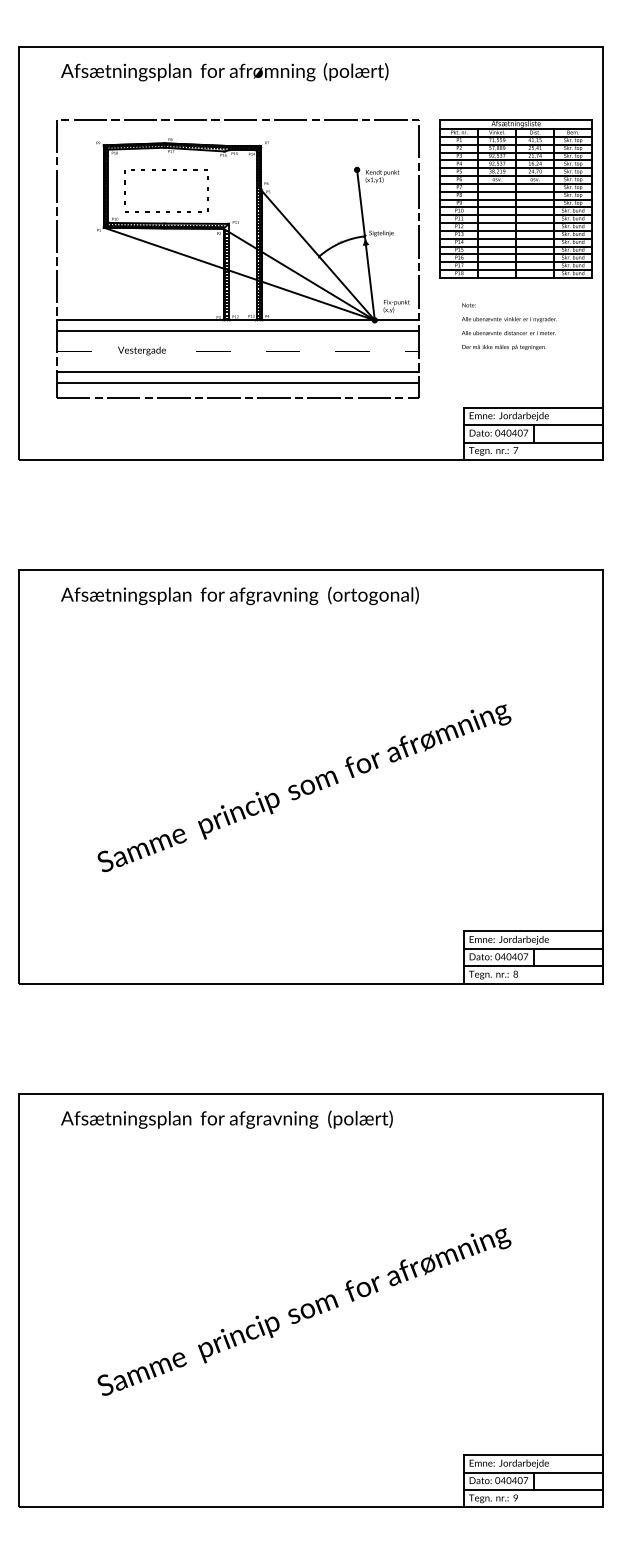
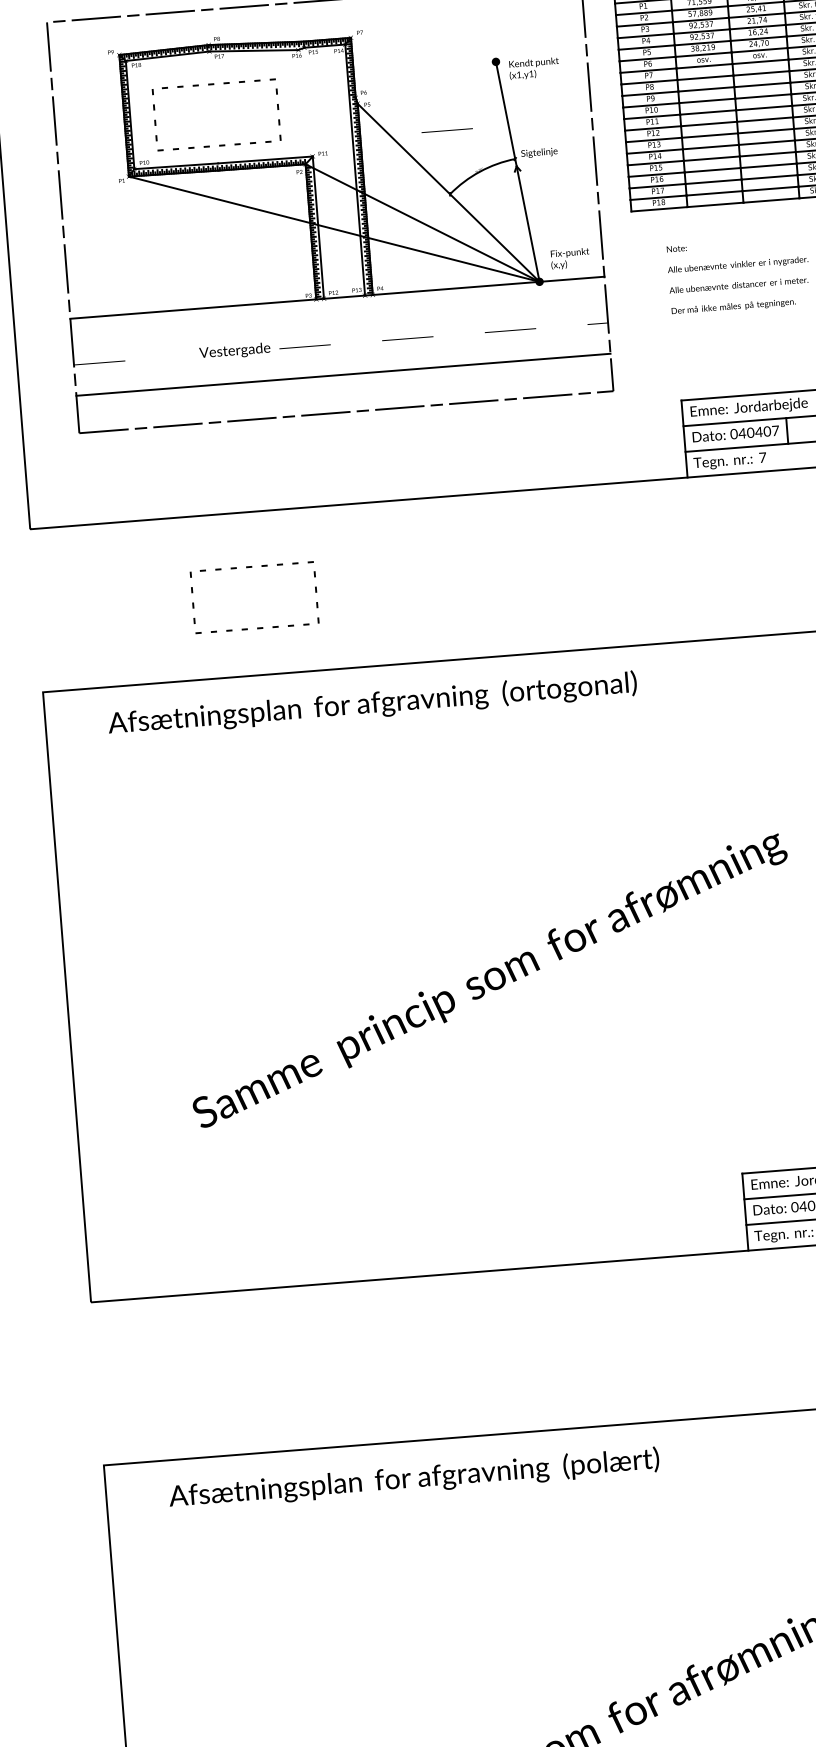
line: (320, 213) -> (447, 130), added
line: (237, 330) -> (338, 312), removed
text: (141, 350) -> (234, 350), moved
line: (237, 382) -> (344, 389), removed
part: (165, 497) -> (251, 567), added

